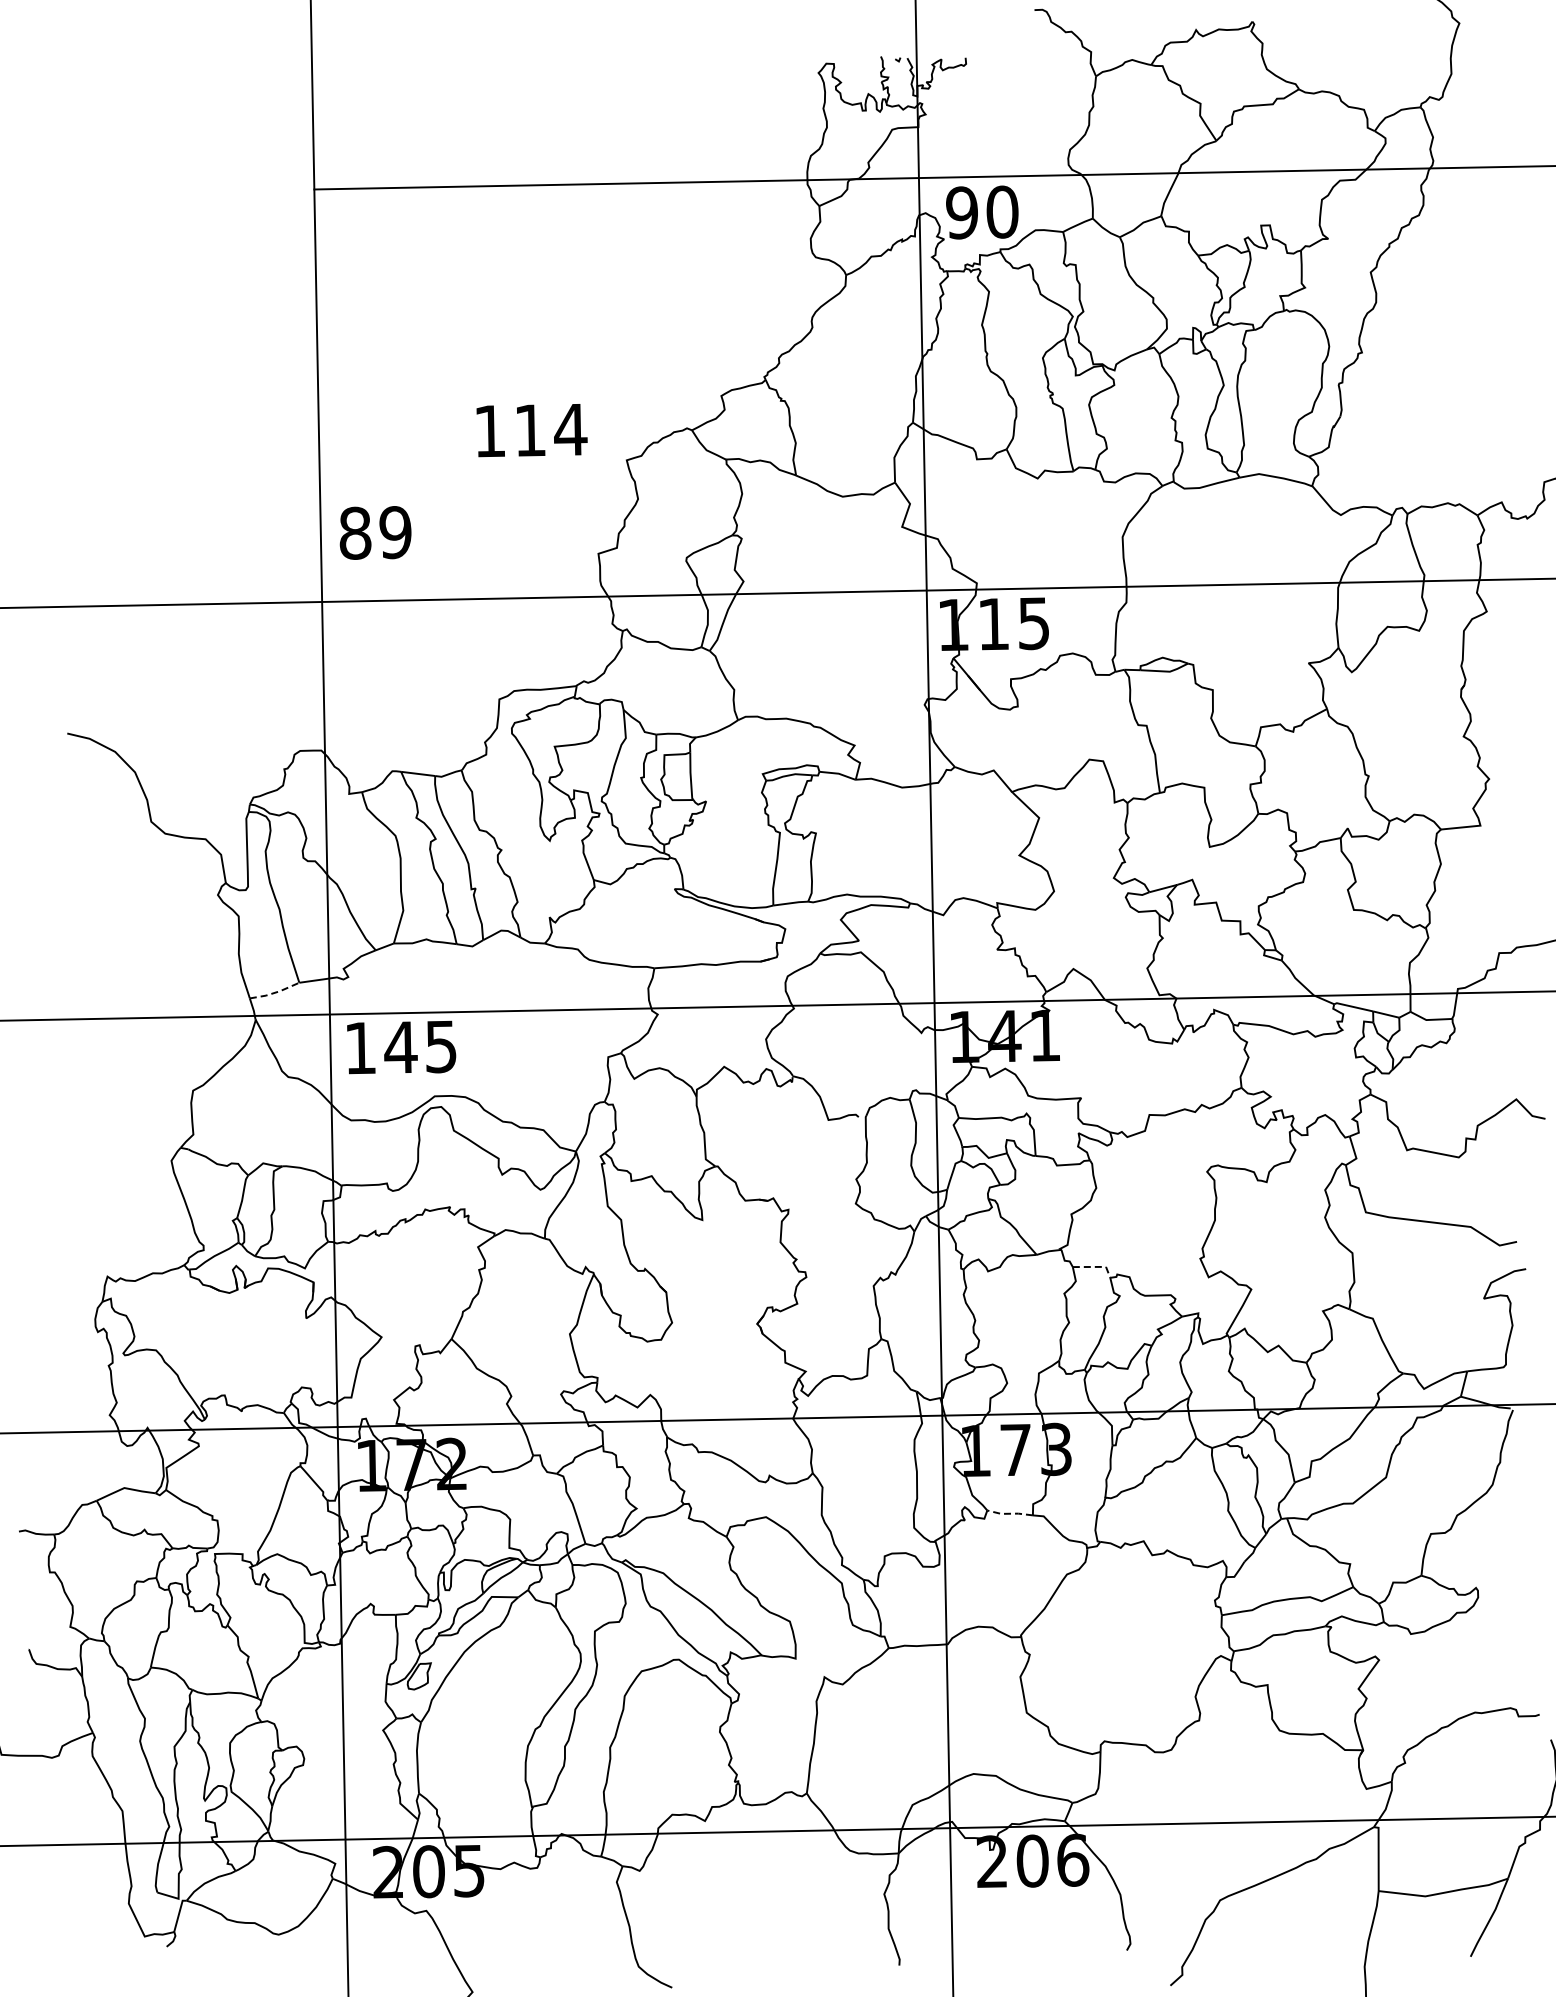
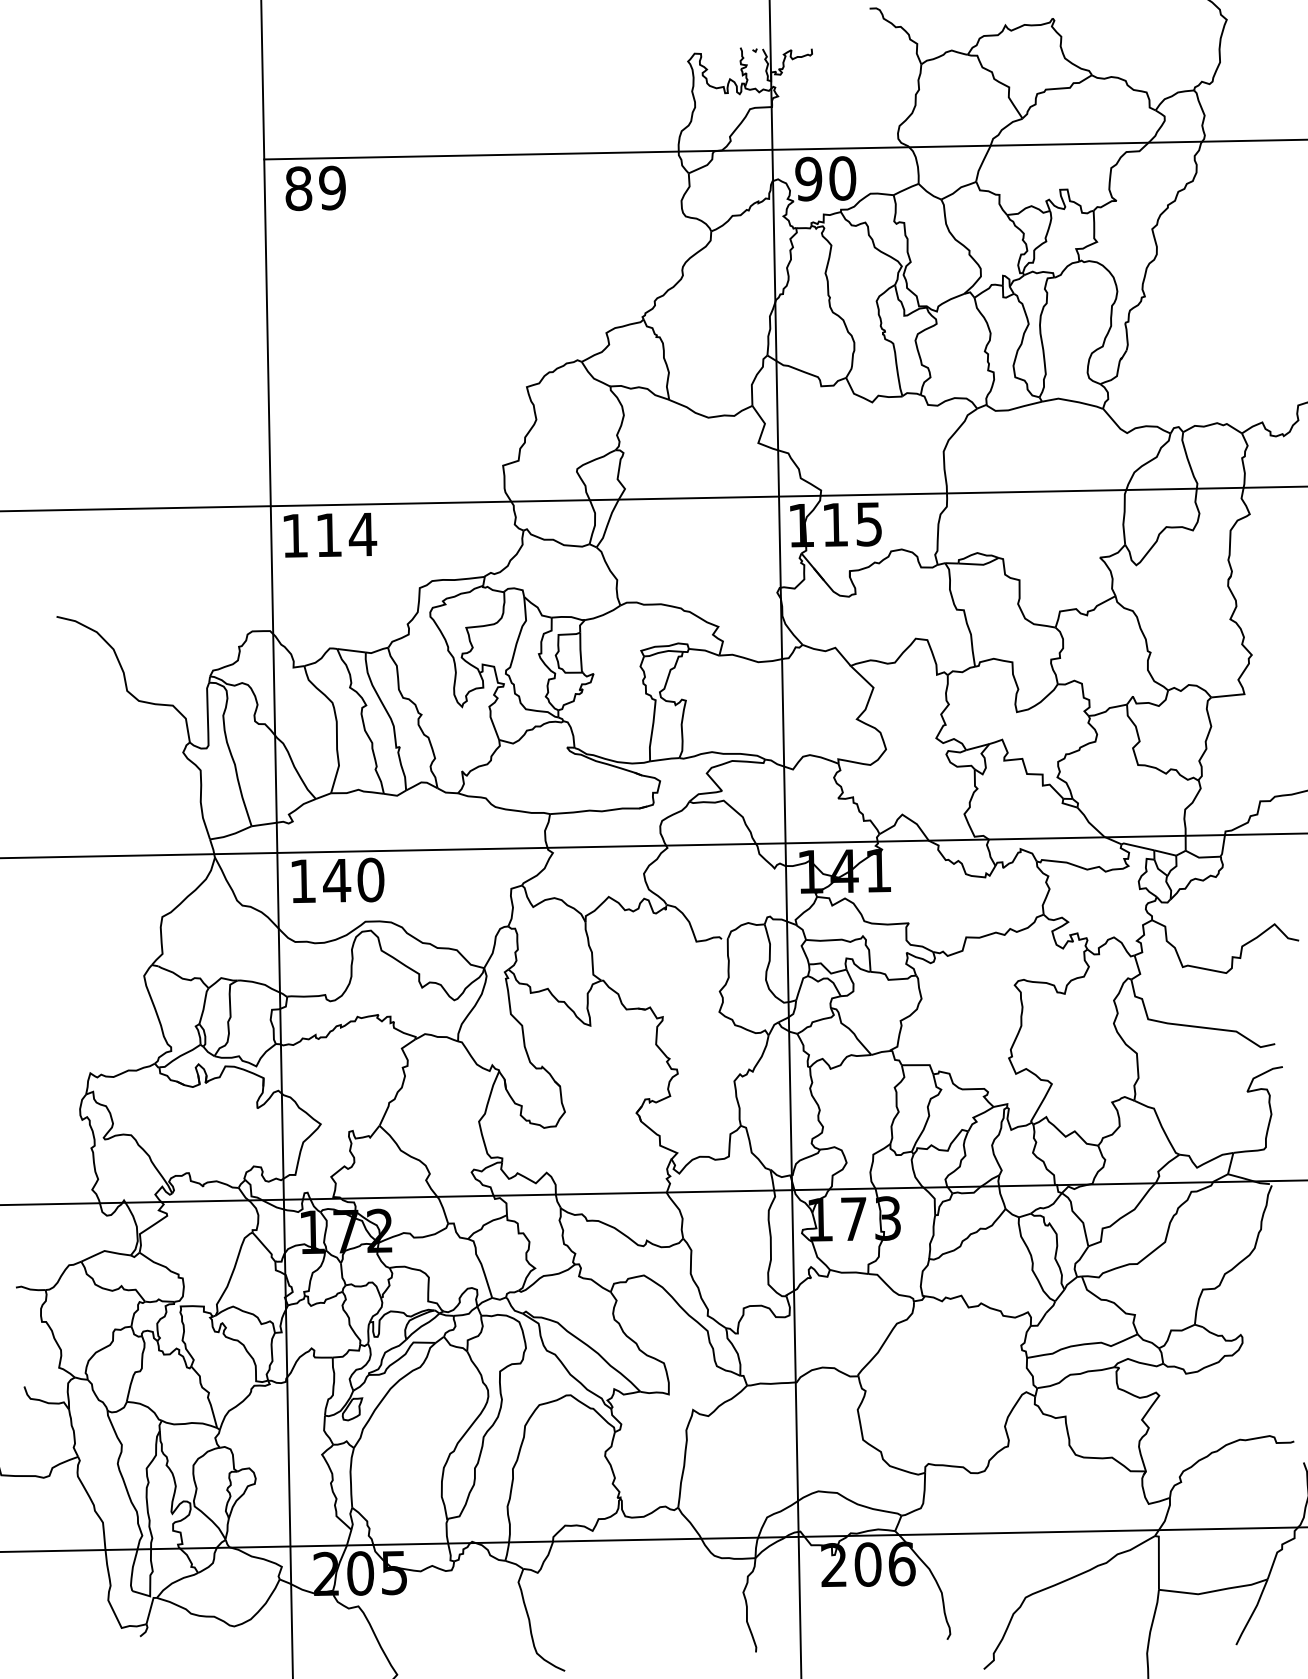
text: (531, 430) -> (329, 535), moved
text: (375, 532) -> (315, 188), moved
line: (275, 992) -> (231, 834), dashed -> solid
text: (441, 1046) -> (371, 879), 145 -> 140
line: (1096, 1266) -> (921, 1064), dashed -> solid
line: (1009, 1513) -> (848, 1272), dashed -> solid

